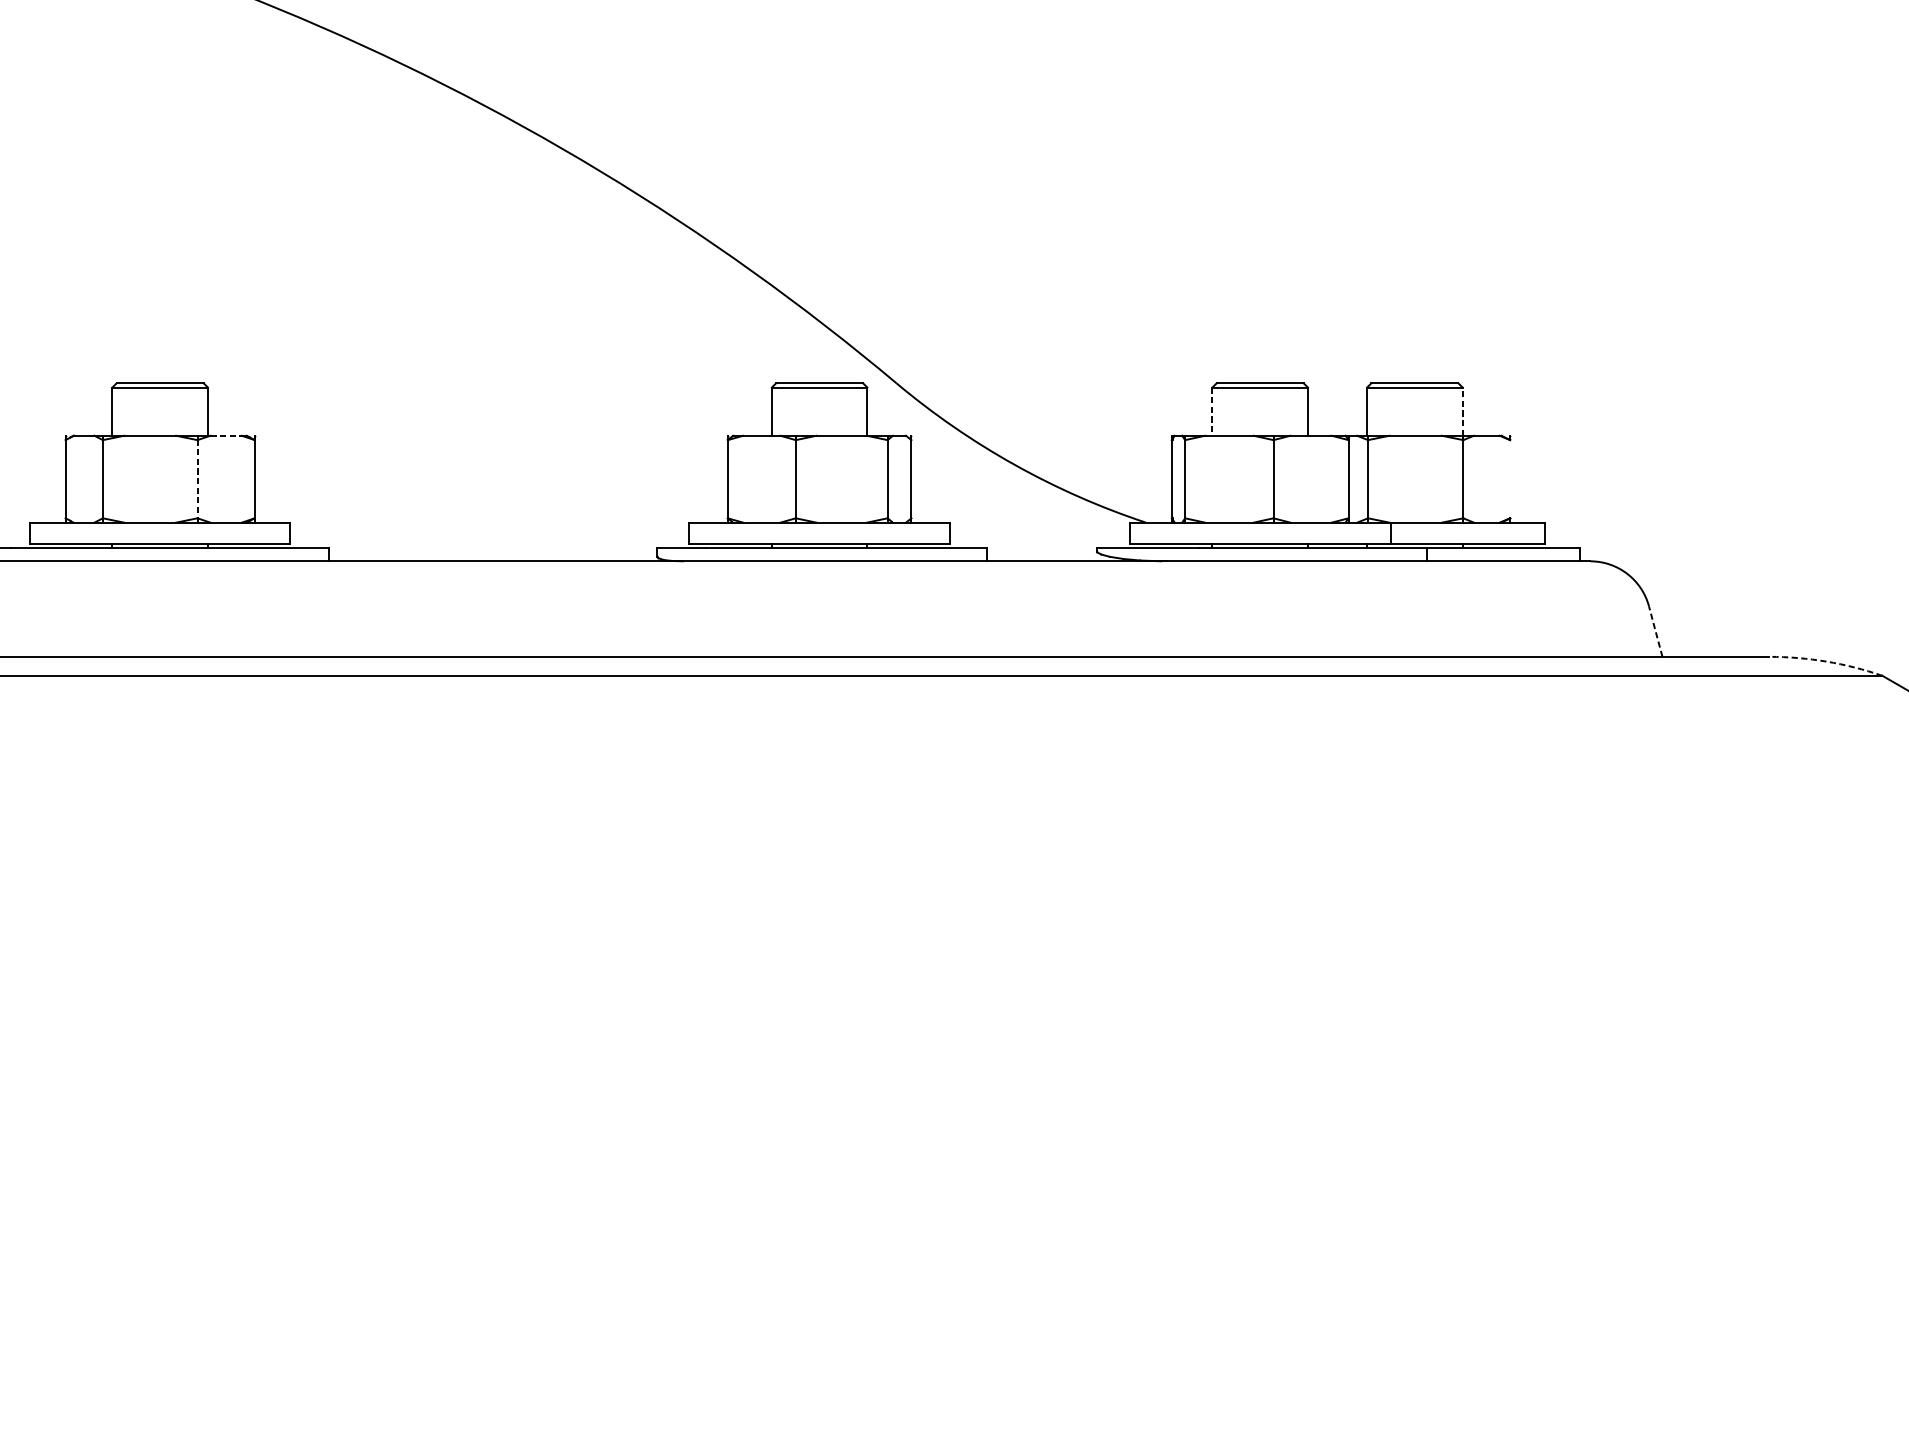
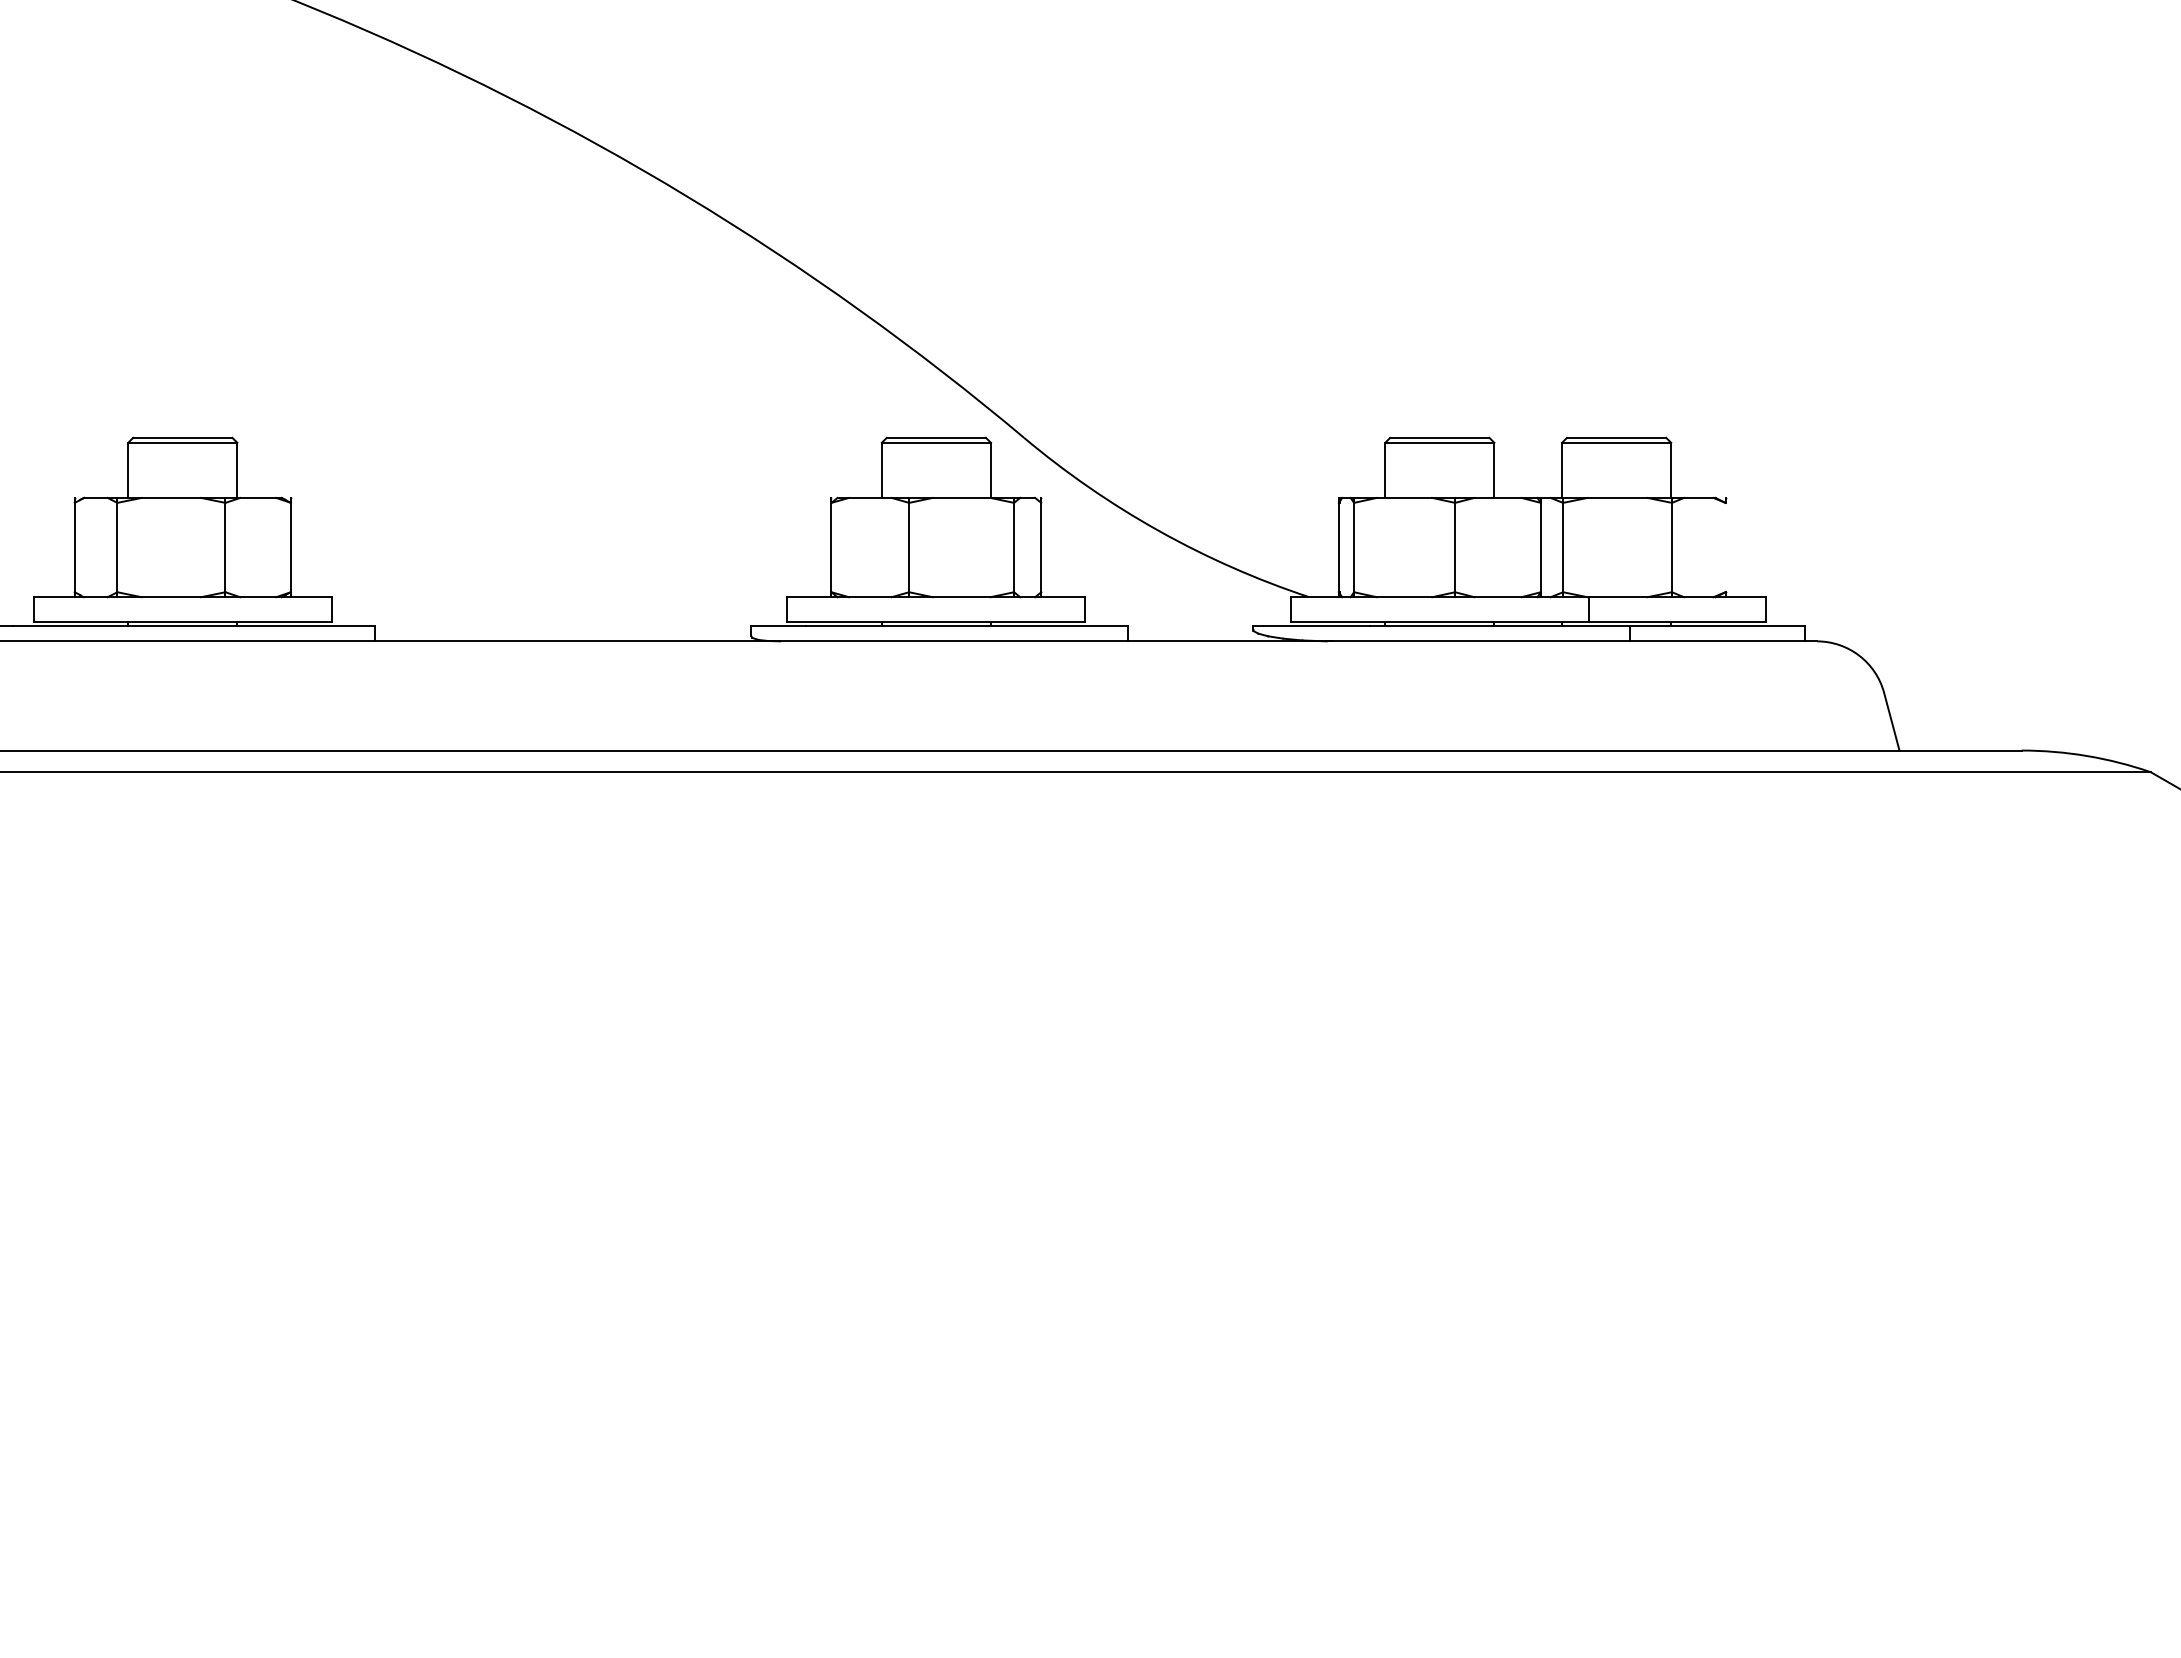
line: (1212, 411) -> (1385, 470), dashed -> solid
line: (1462, 411) -> (1671, 470), dashed -> solid
line: (226, 435) -> (258, 497), dashed -> solid
line: (197, 479) -> (225, 547), dashed -> solid
line: (1655, 631) -> (1891, 721), dashed -> solid
arc: (1826, 662) -> (2087, 756), dashed -> solid

